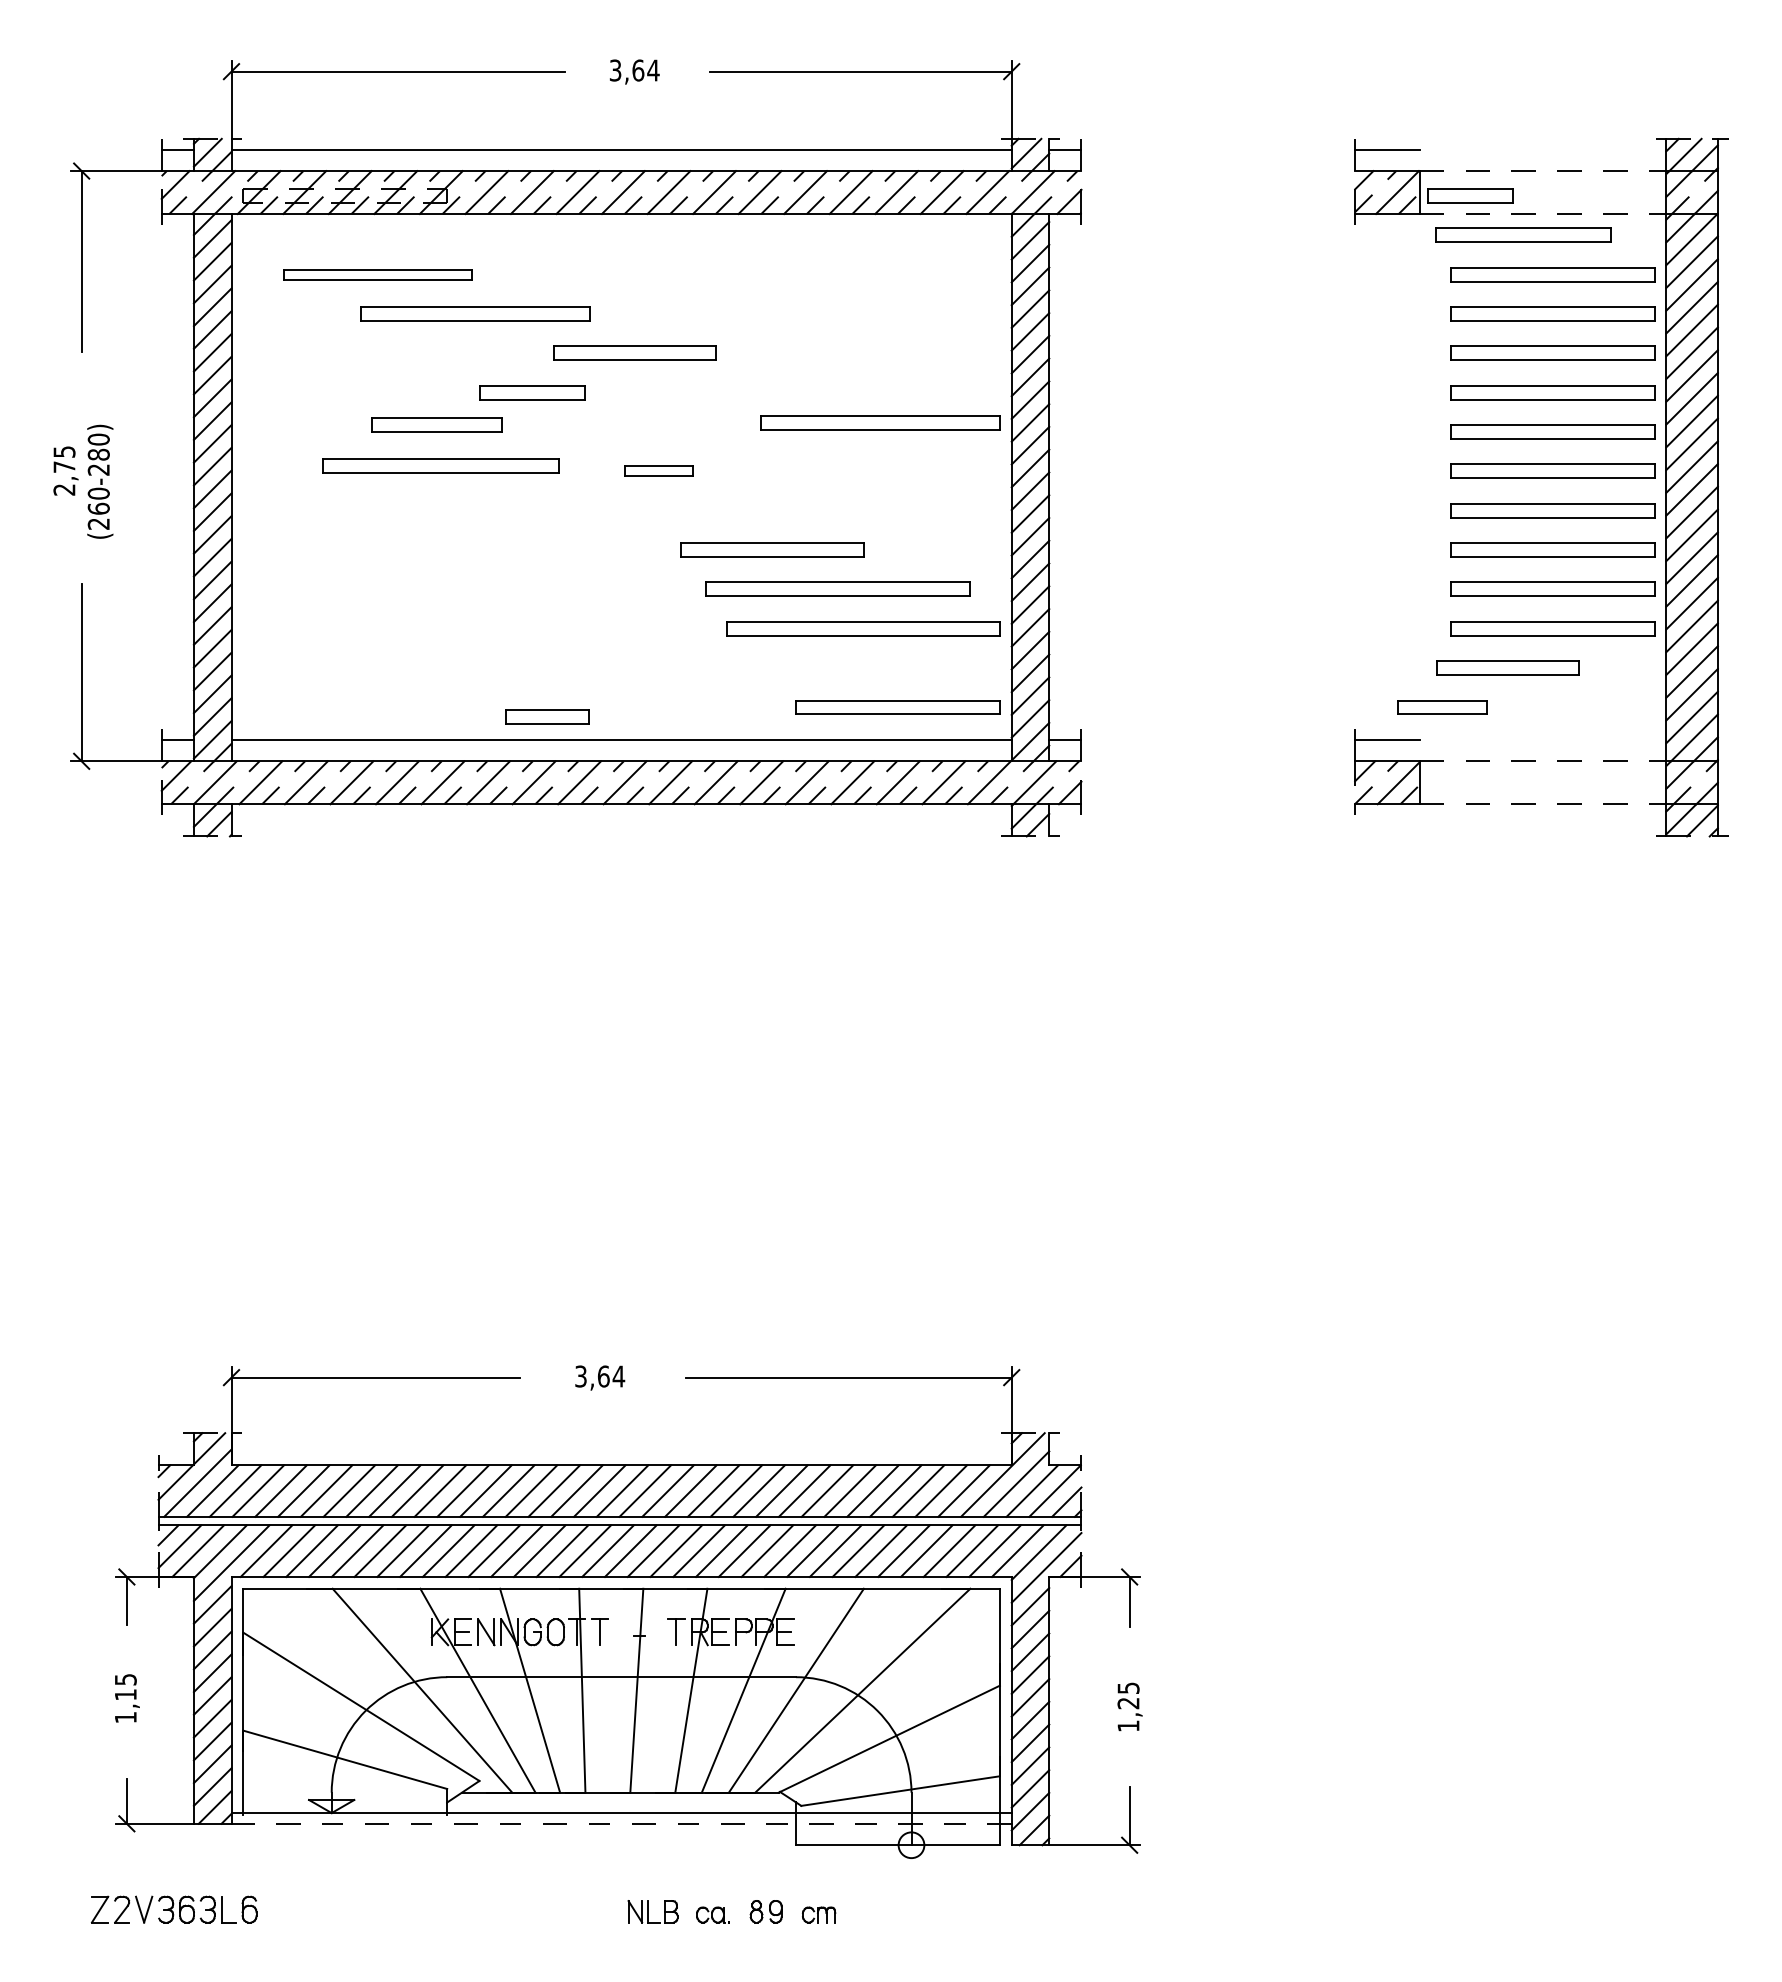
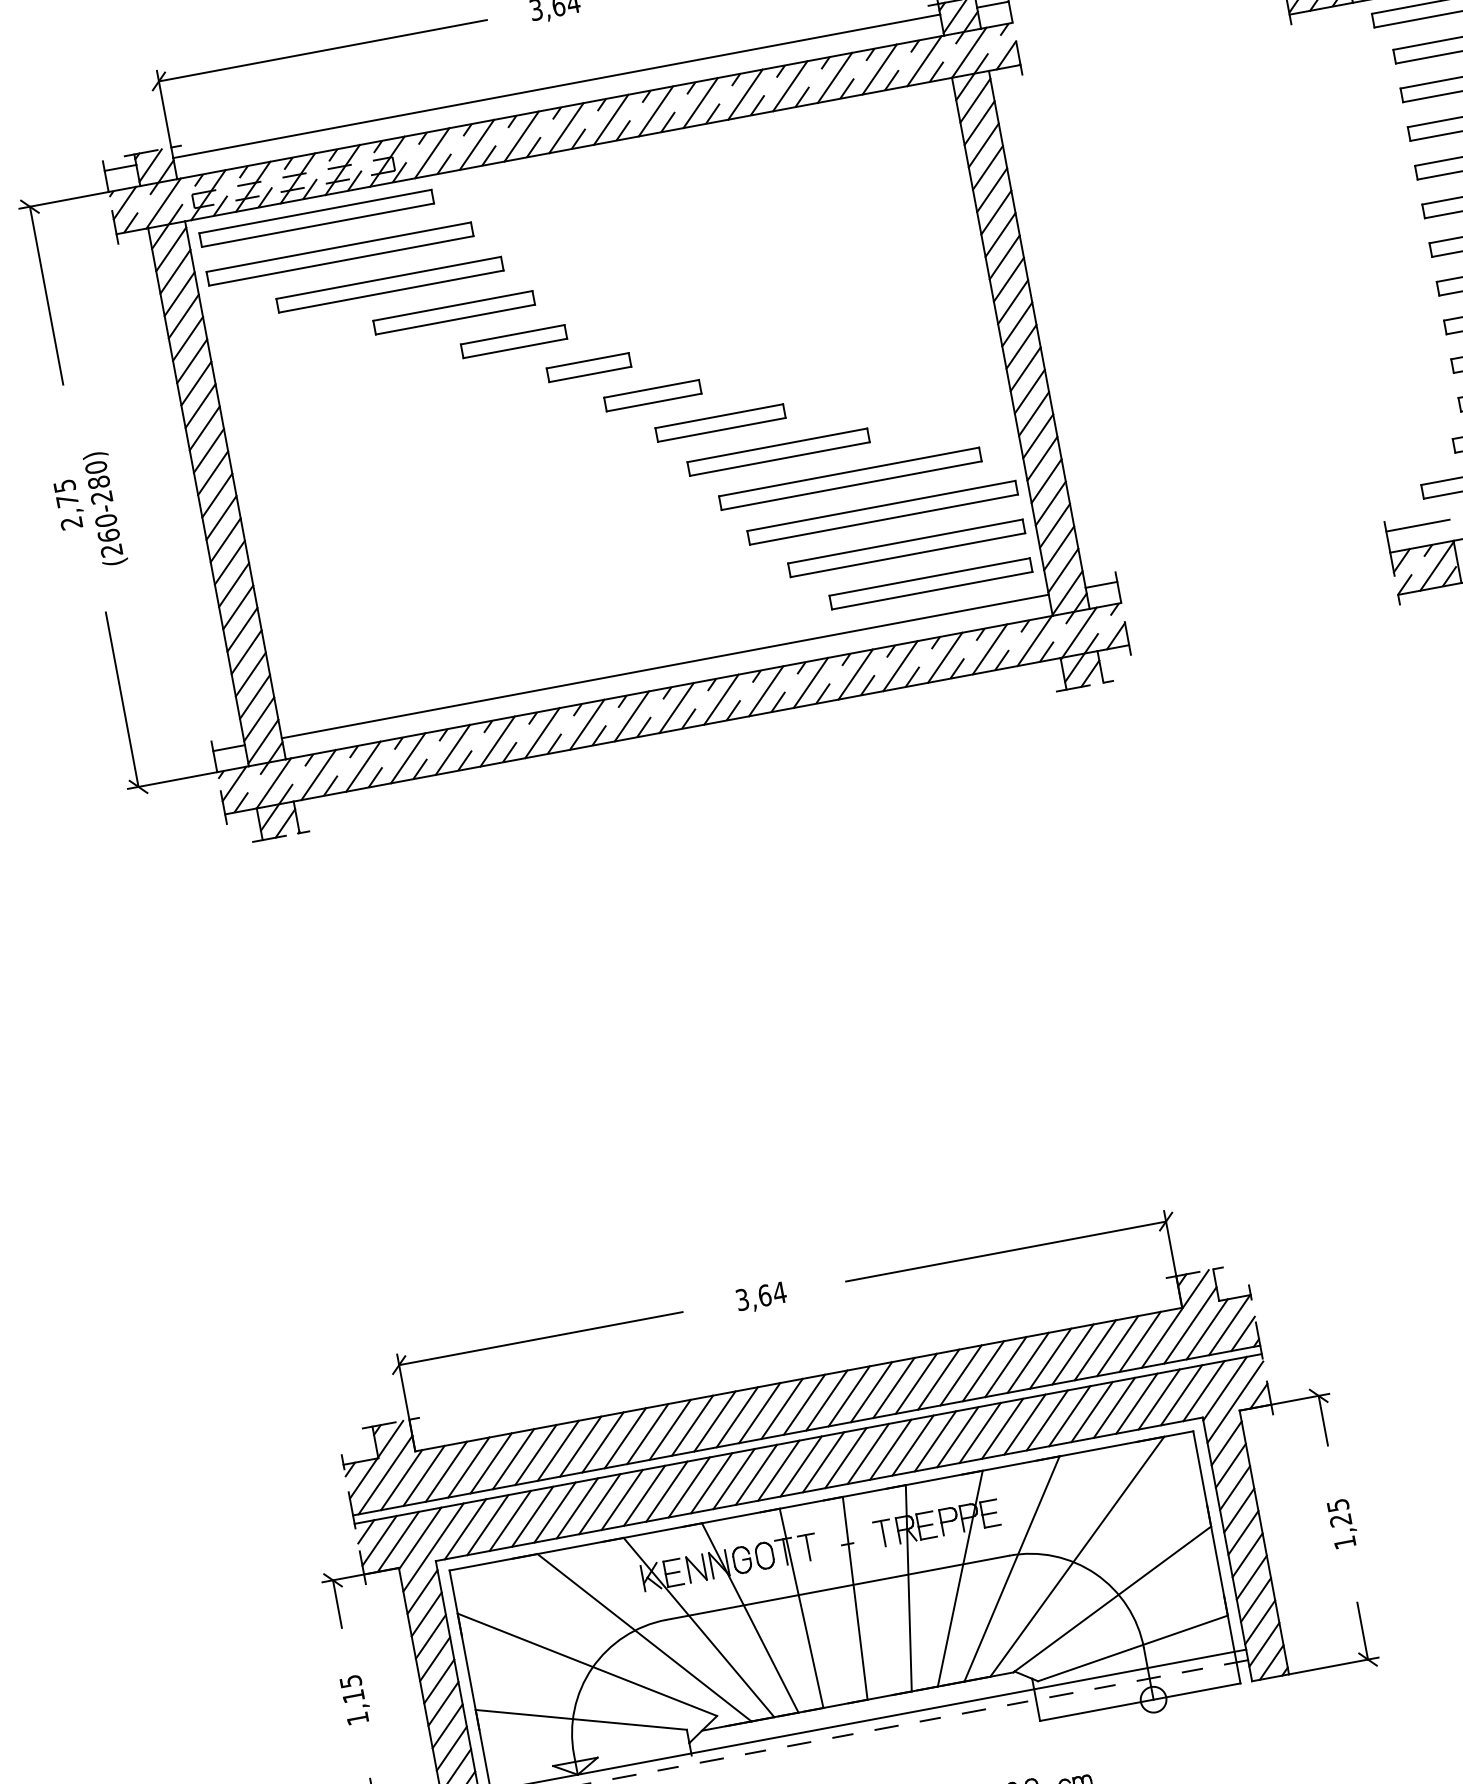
part: (377, 274) -> (339, 253), size x1.43
part: (475, 313) -> (390, 284), moved
part: (634, 352) -> (453, 312), moved
part: (880, 422) -> (906, 547), moved
part: (436, 424) -> (720, 422), moved
part: (440, 465) -> (315, 217), moved
part: (658, 470) -> (652, 394), size x1.43
part: (547, 716) -> (588, 367), moved

